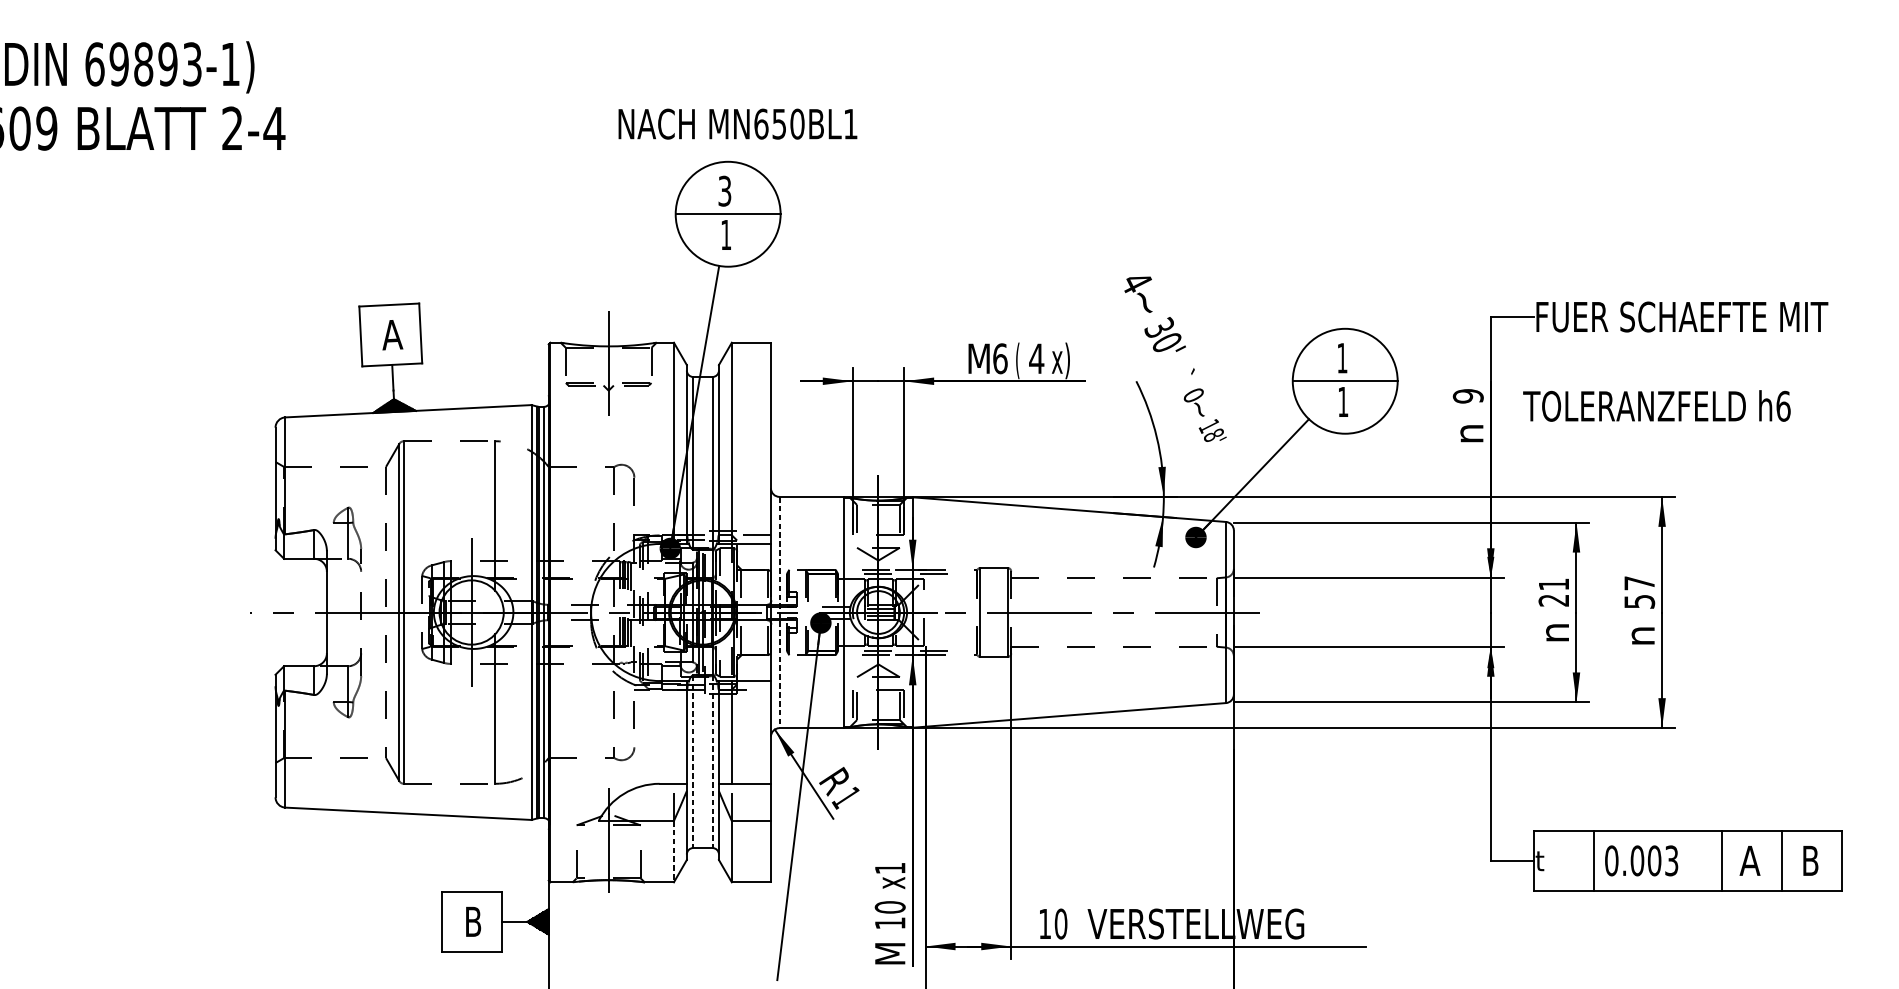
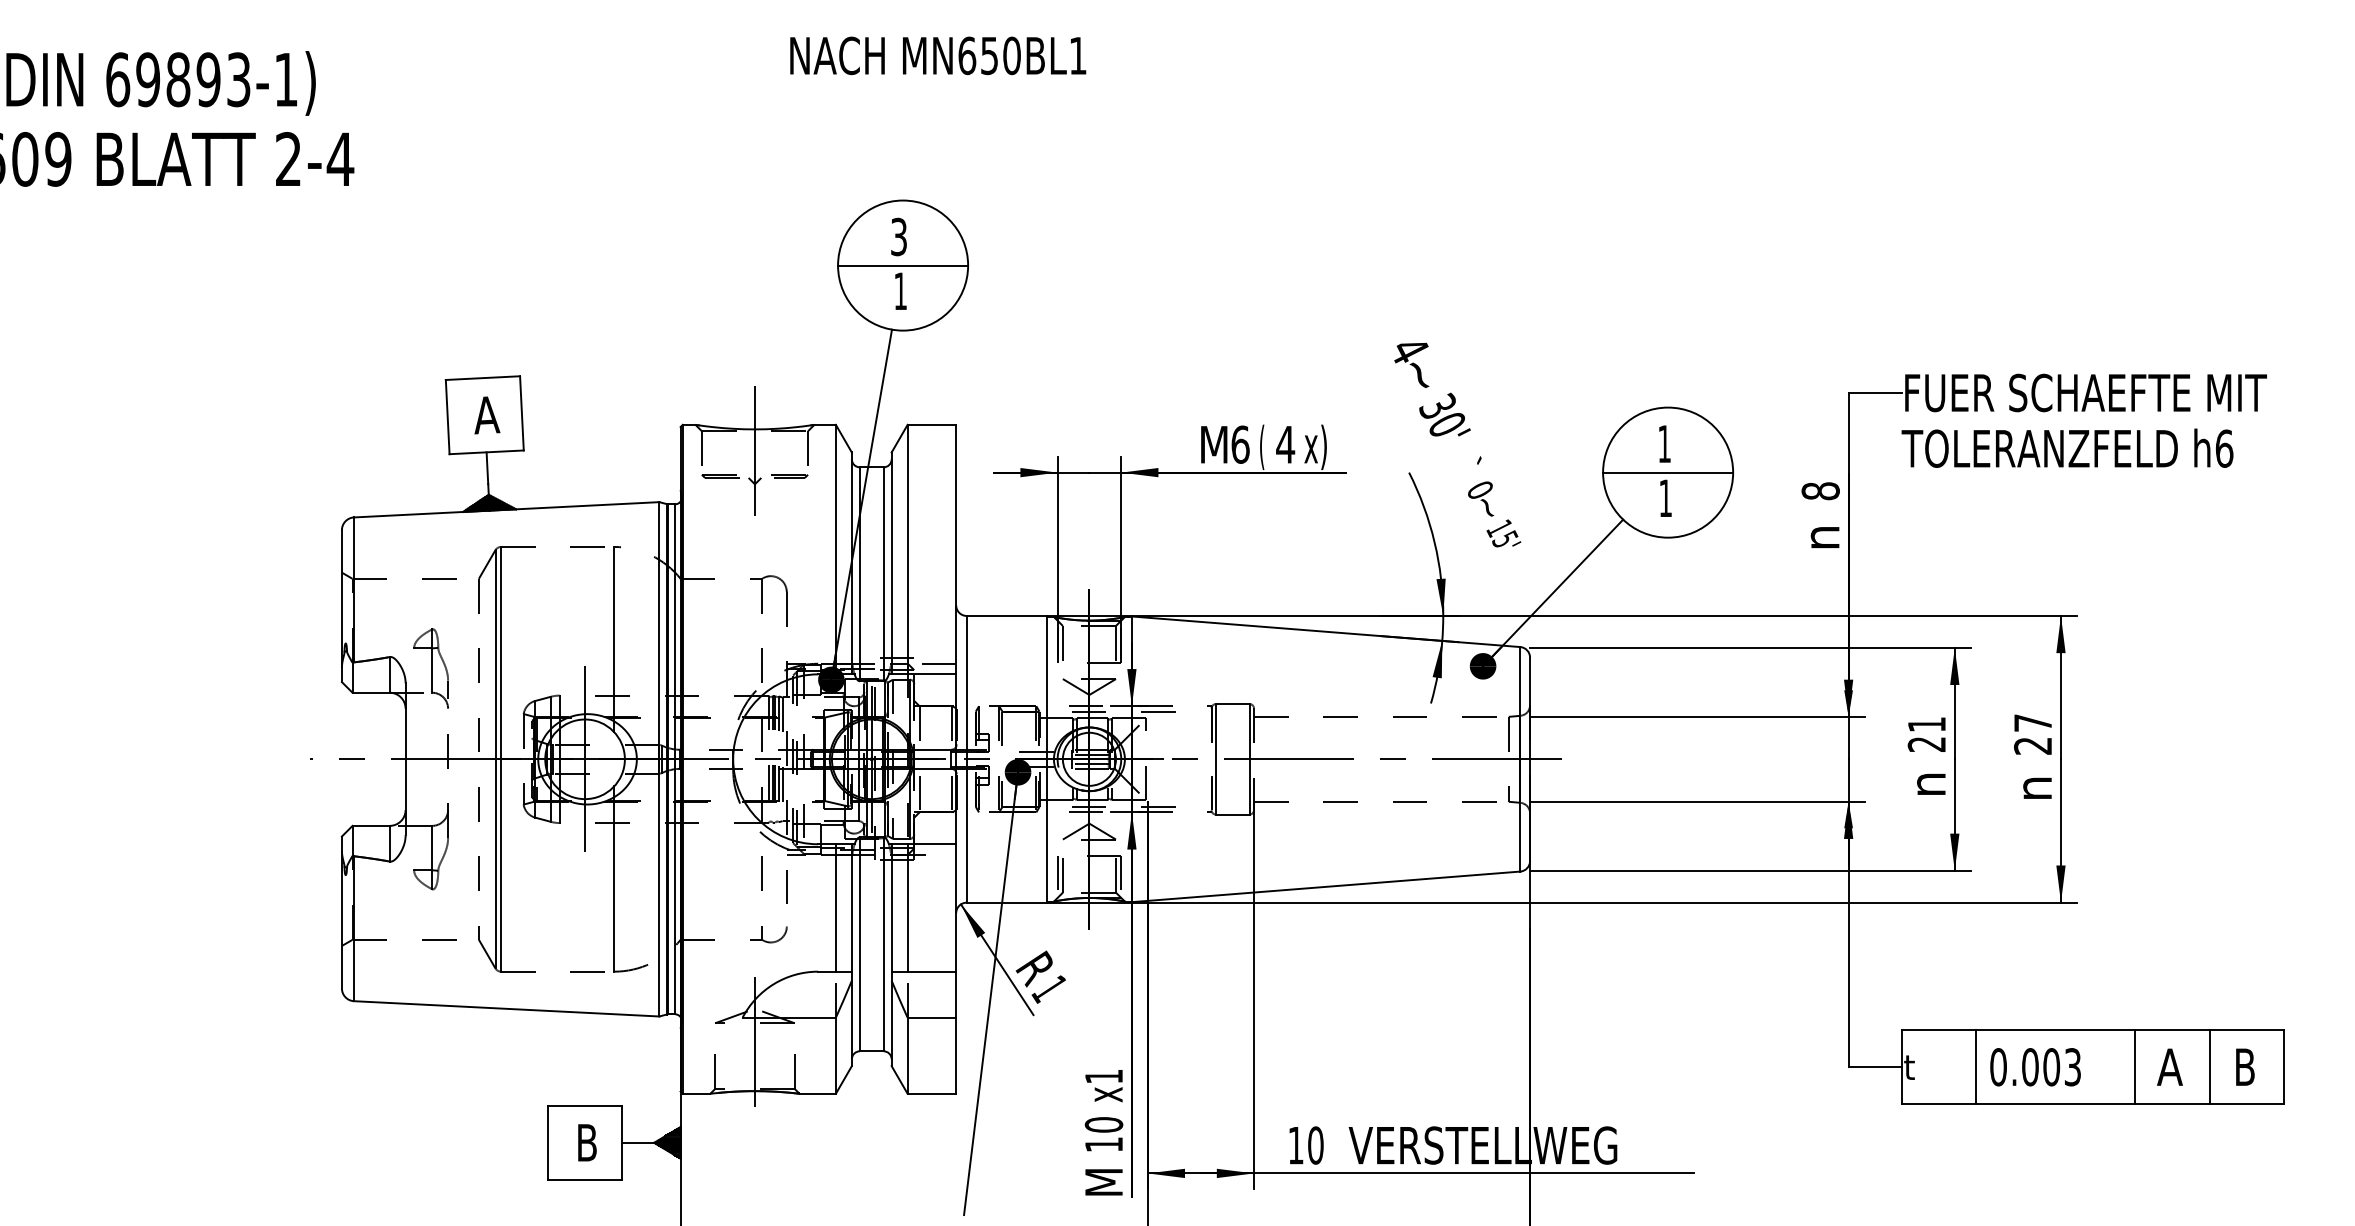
text: (738, 123) -> (938, 55), moved
text: (1468, 396) -> (1820, 491), 9 -> 8
text: (1656, 405) -> (2067, 447), moved
text: (1214, 434) -> (1505, 538), 18' -> 15'
text: (1639, 601) -> (2032, 745), 57 -> 27
line: (779, 612) -> (966, 759), dashed -> solid
line: (673, 732) -> (835, 907), added
line: (693, 761) -> (859, 944), dashed -> solid
line: (712, 761) -> (883, 944), dashed -> solid
line: (673, 852) -> (835, 1056), dashed -> solid

